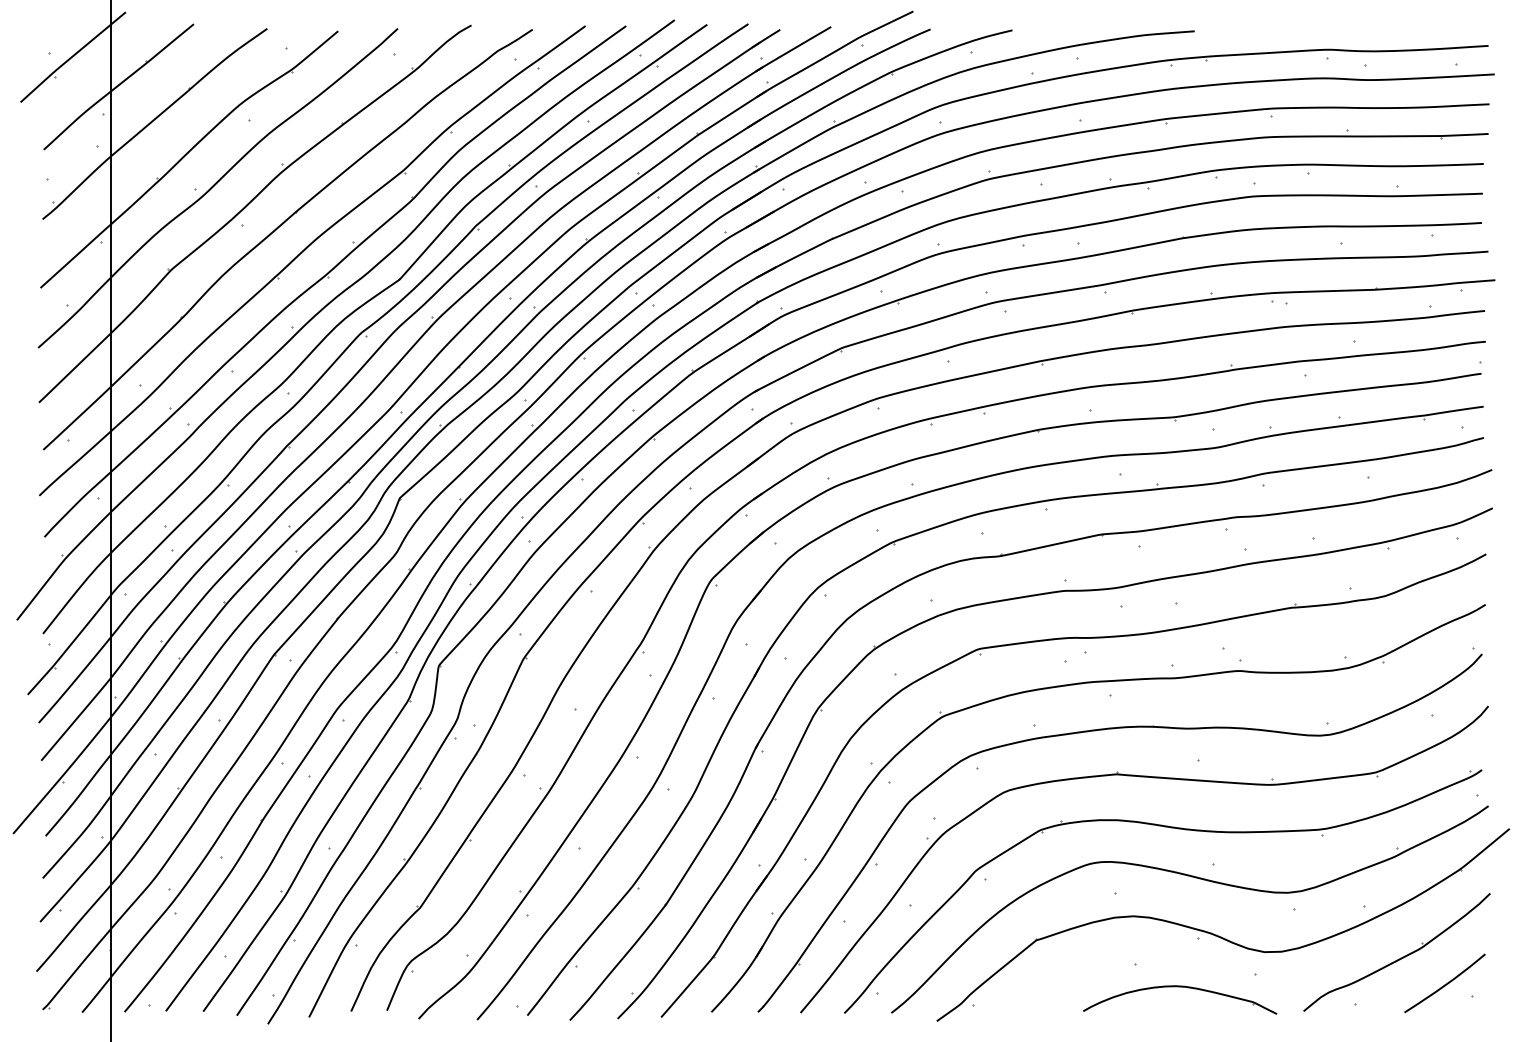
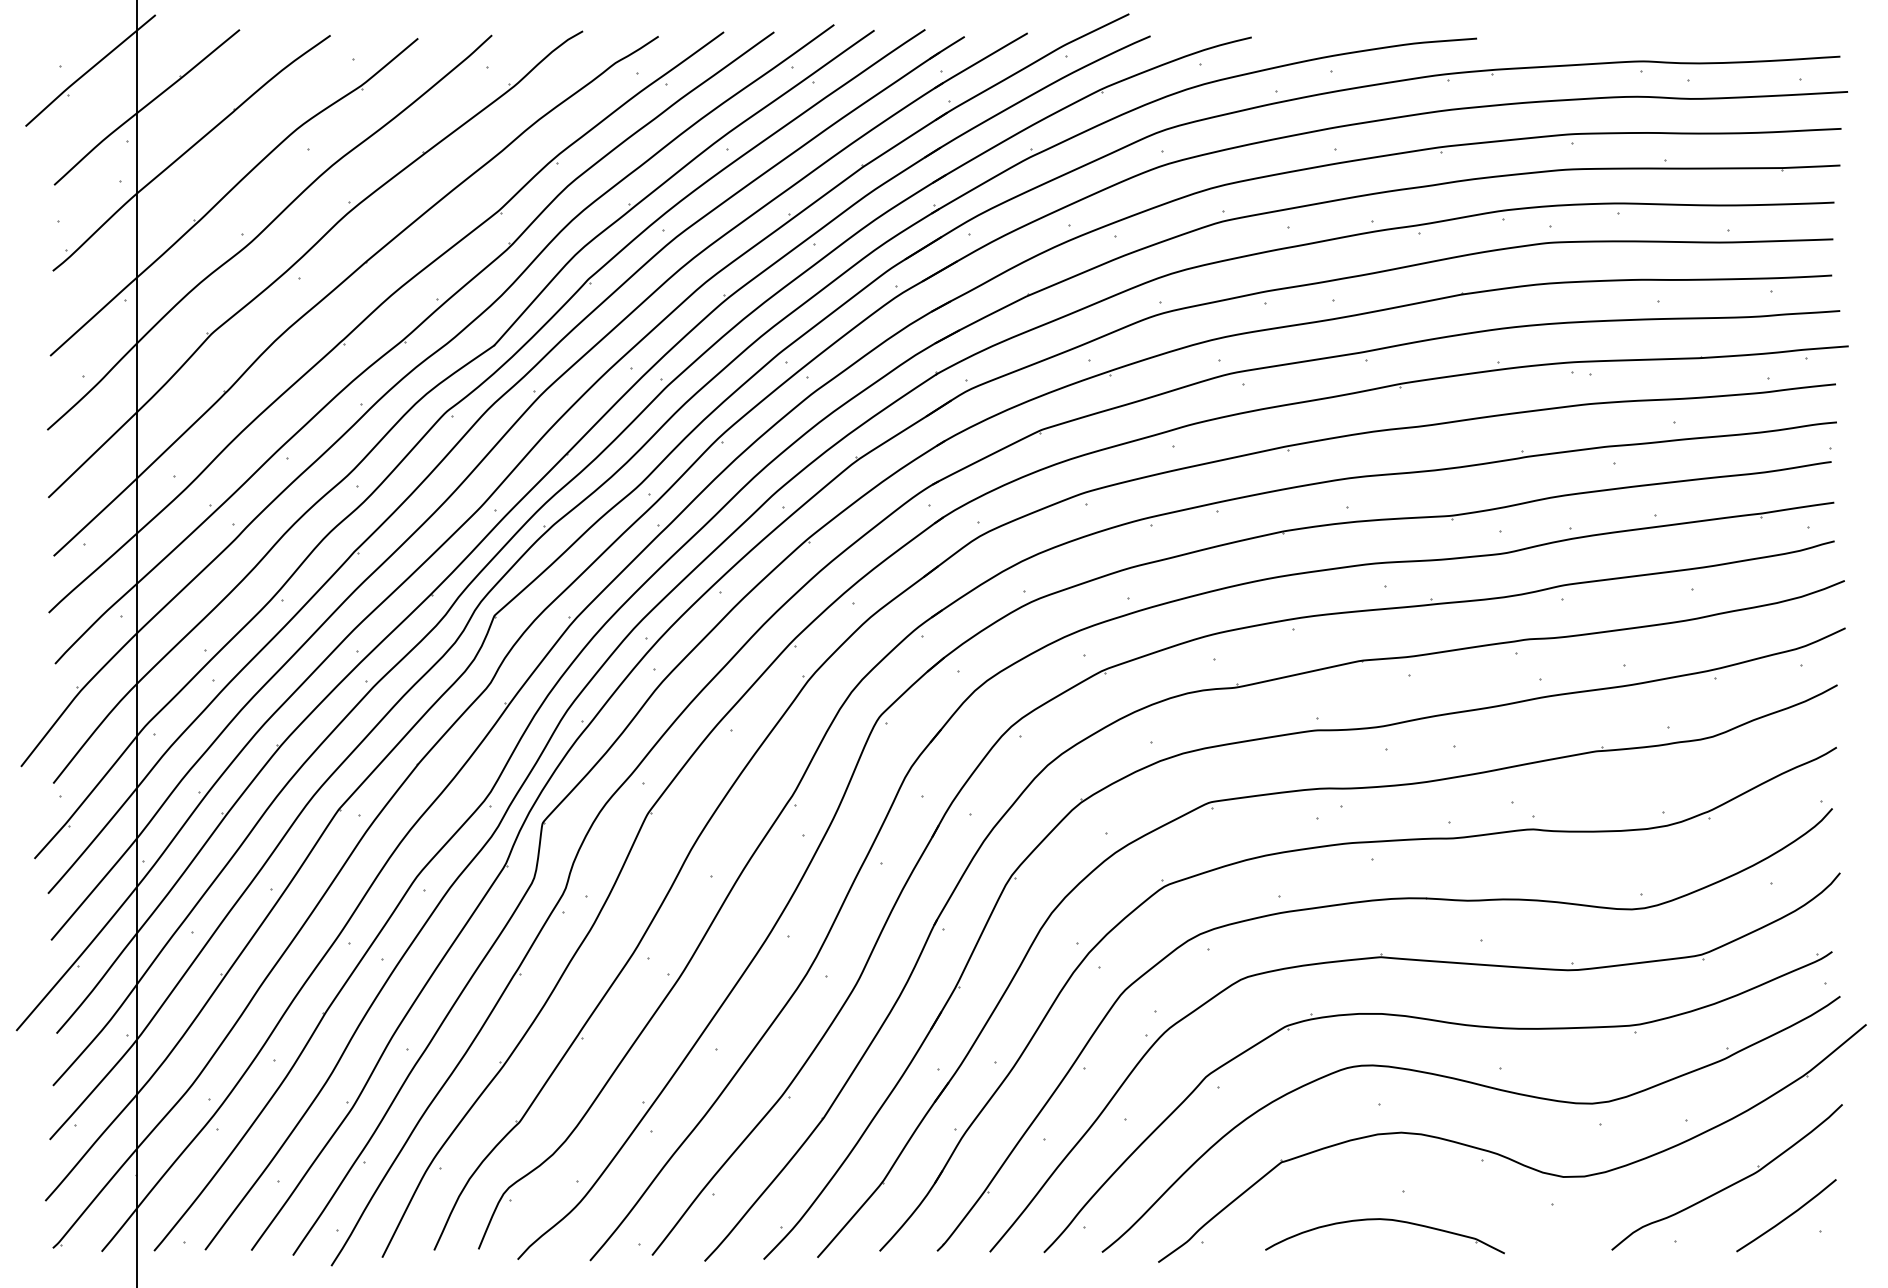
part: (1179, 987) -> (1384, 1220), moved

